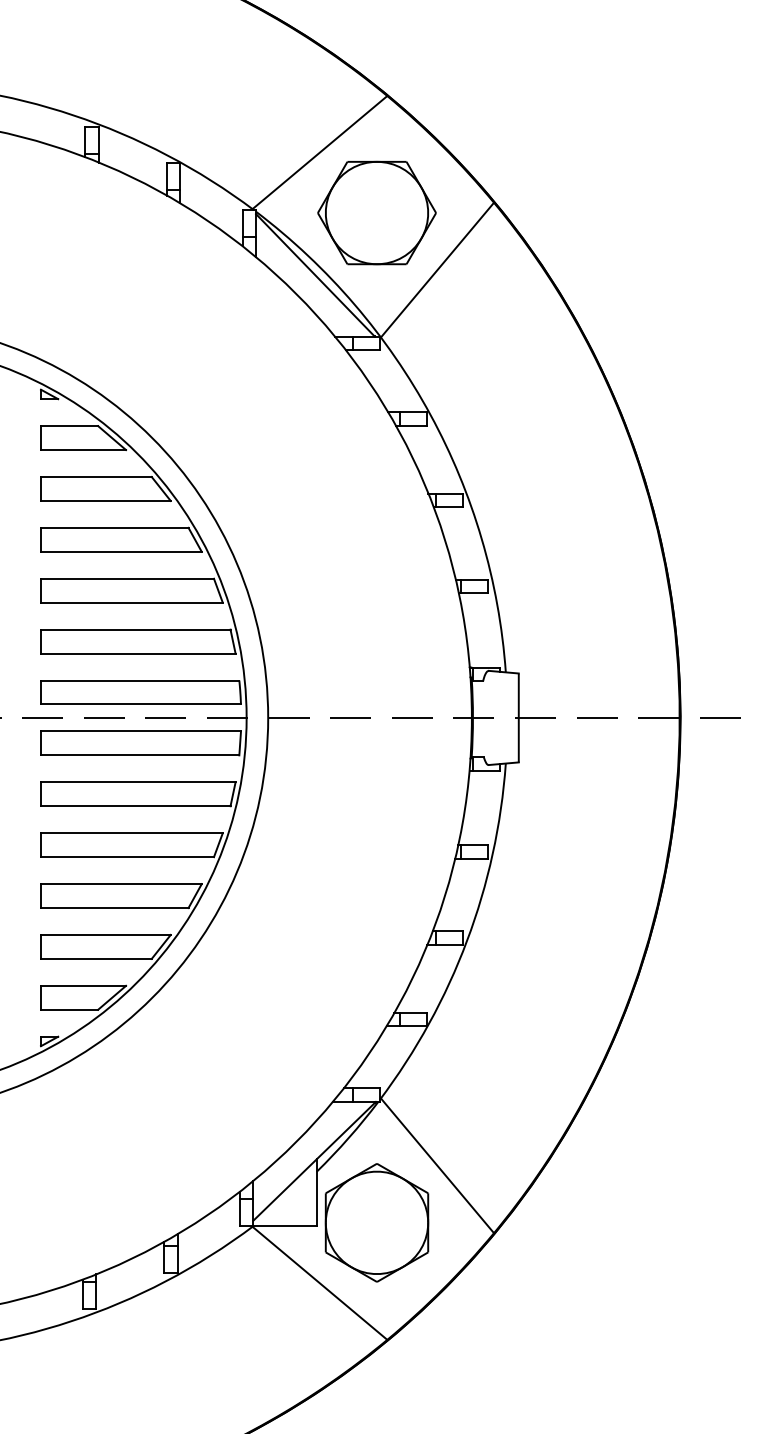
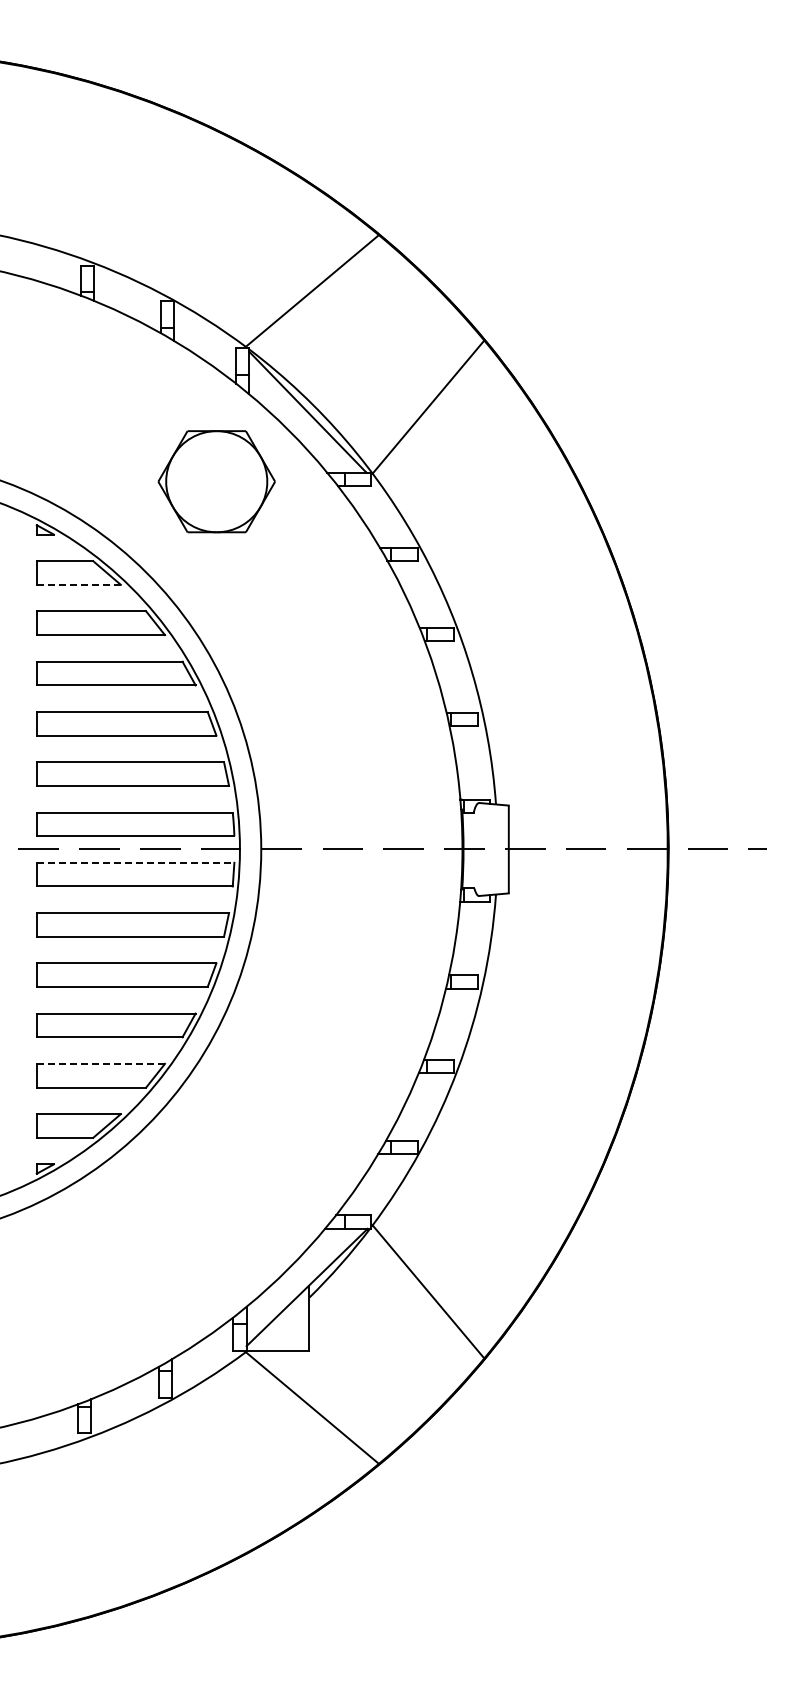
part: (376, 212) -> (216, 481), moved
line: (83, 449) -> (78, 584), solid -> dashed
line: (140, 731) -> (135, 862), solid -> dashed
line: (106, 934) -> (101, 1063), solid -> dashed
part: (376, 1223) -> (368, 1348), removed

